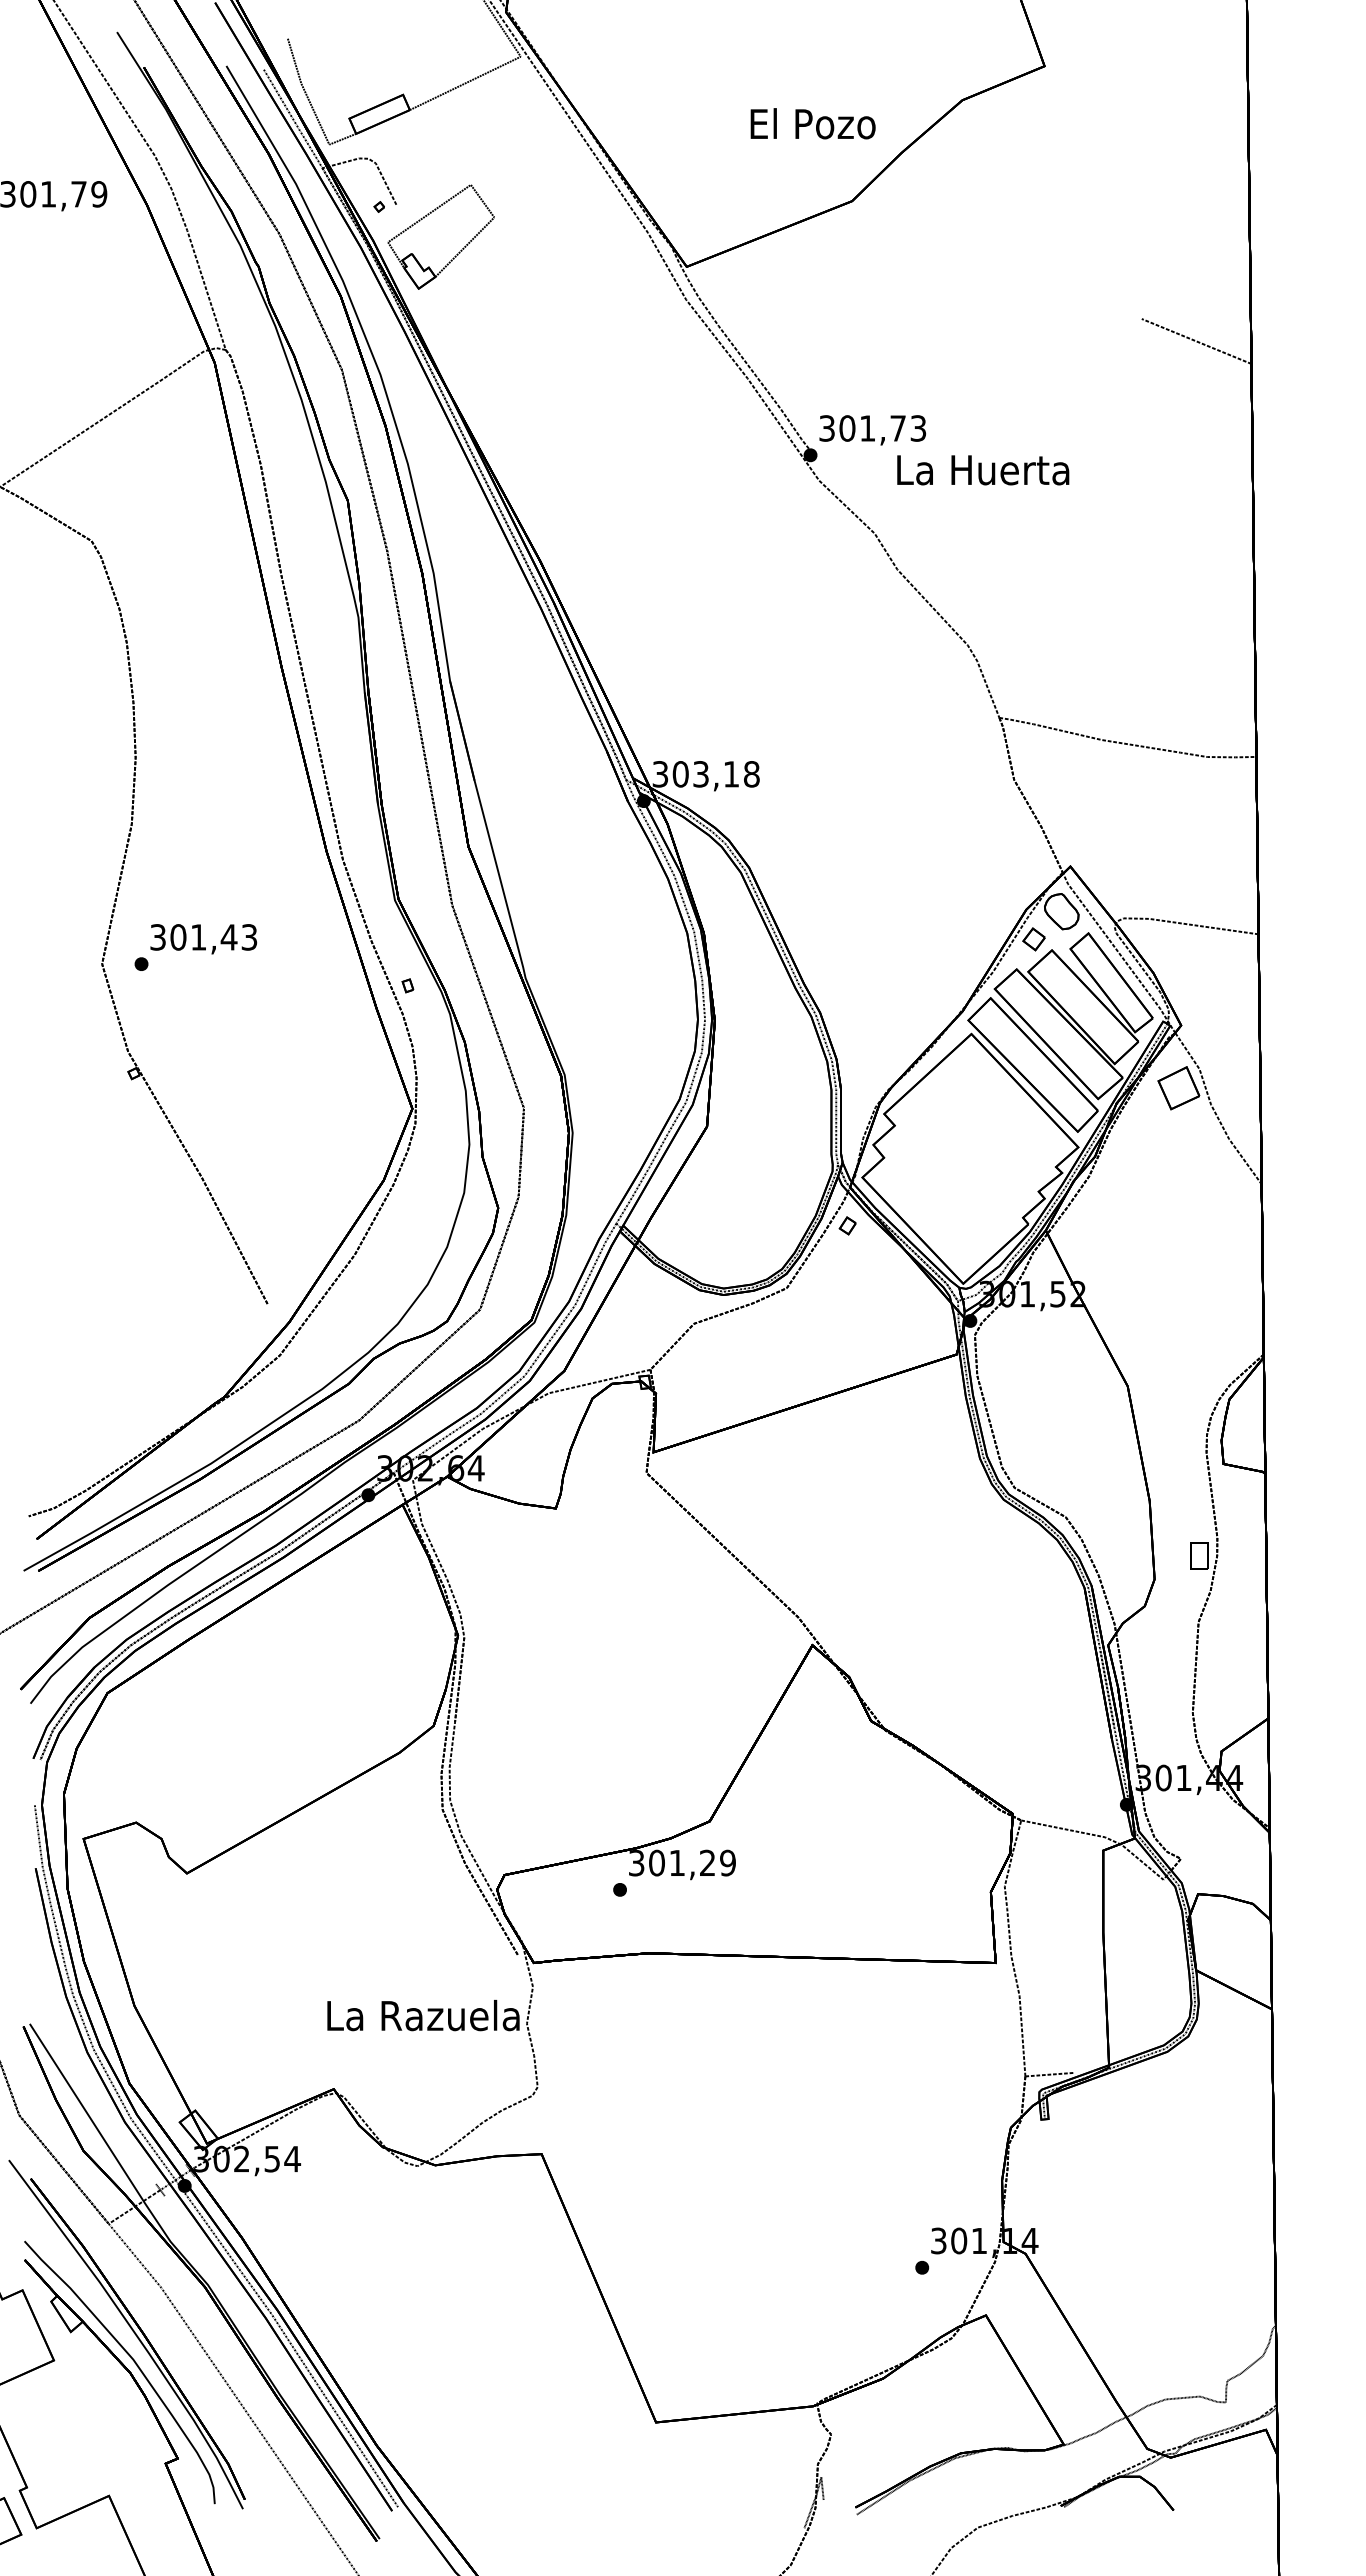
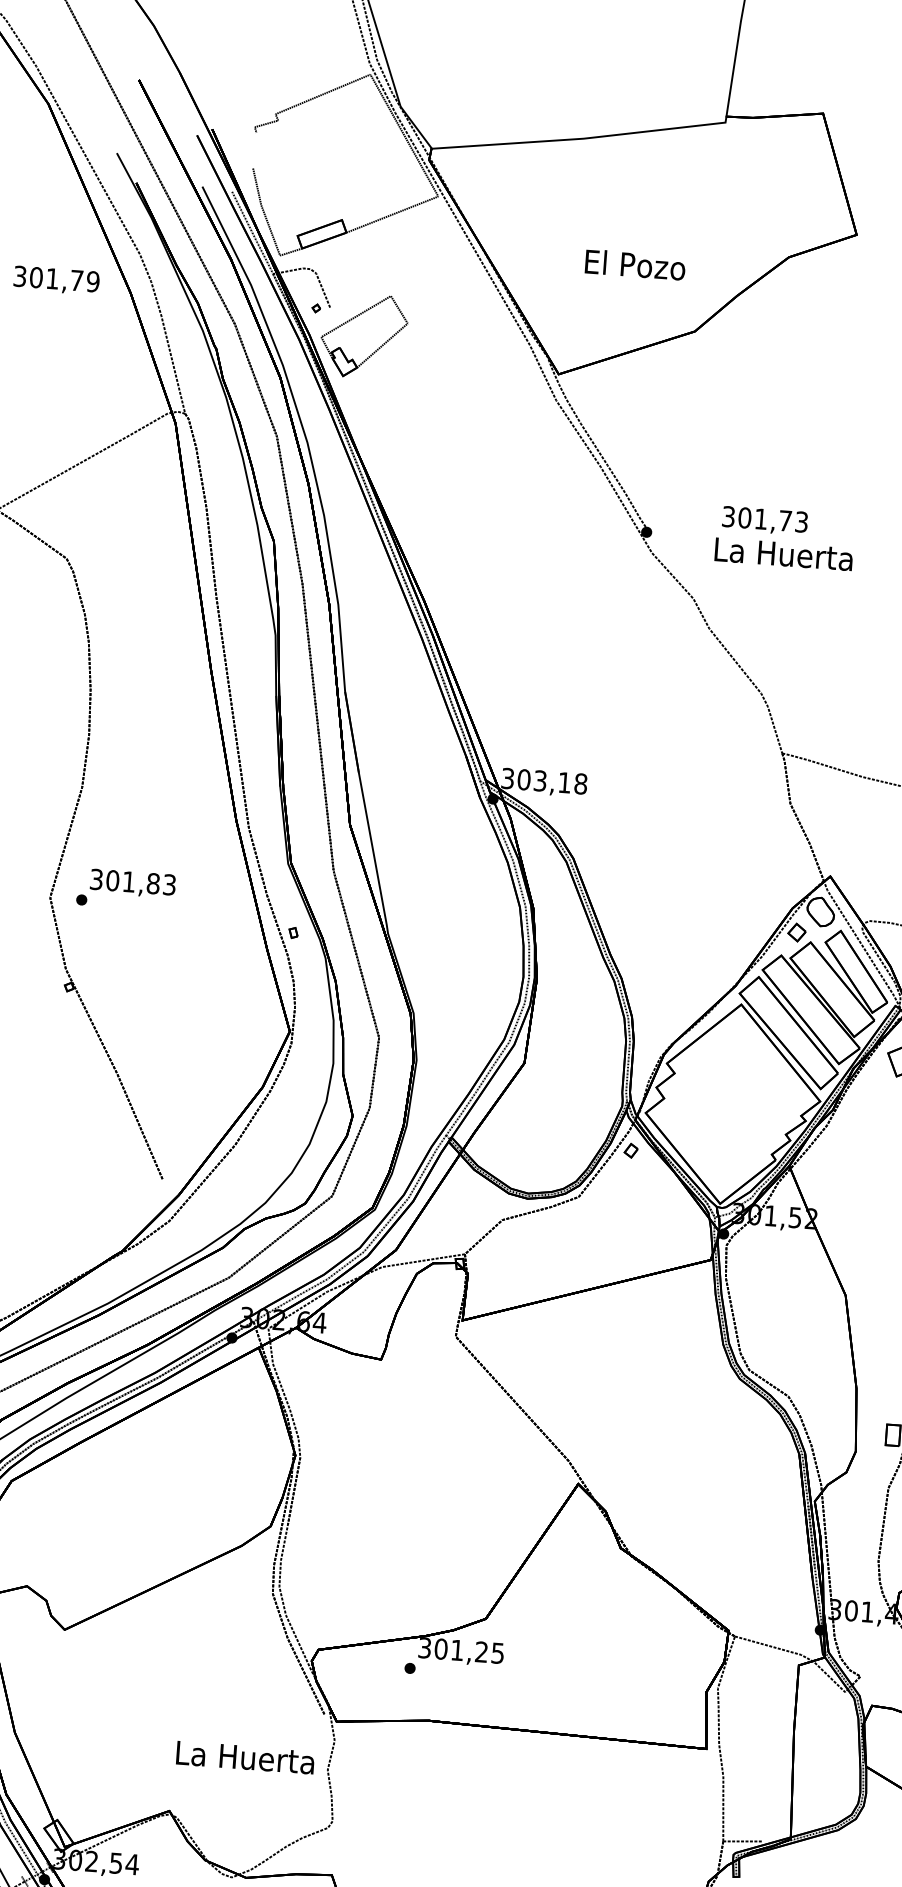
text: (812, 123) -> (634, 264), moved
text: (872, 430) -> (764, 521), moved
text: (228, 937) -> (152, 883), 301,43 -> 301,83
text: (727, 1862) -> (497, 1652), 301,29 -> 301,25
text: (423, 2015) -> (245, 1757), La Razuela -> La Huerta

